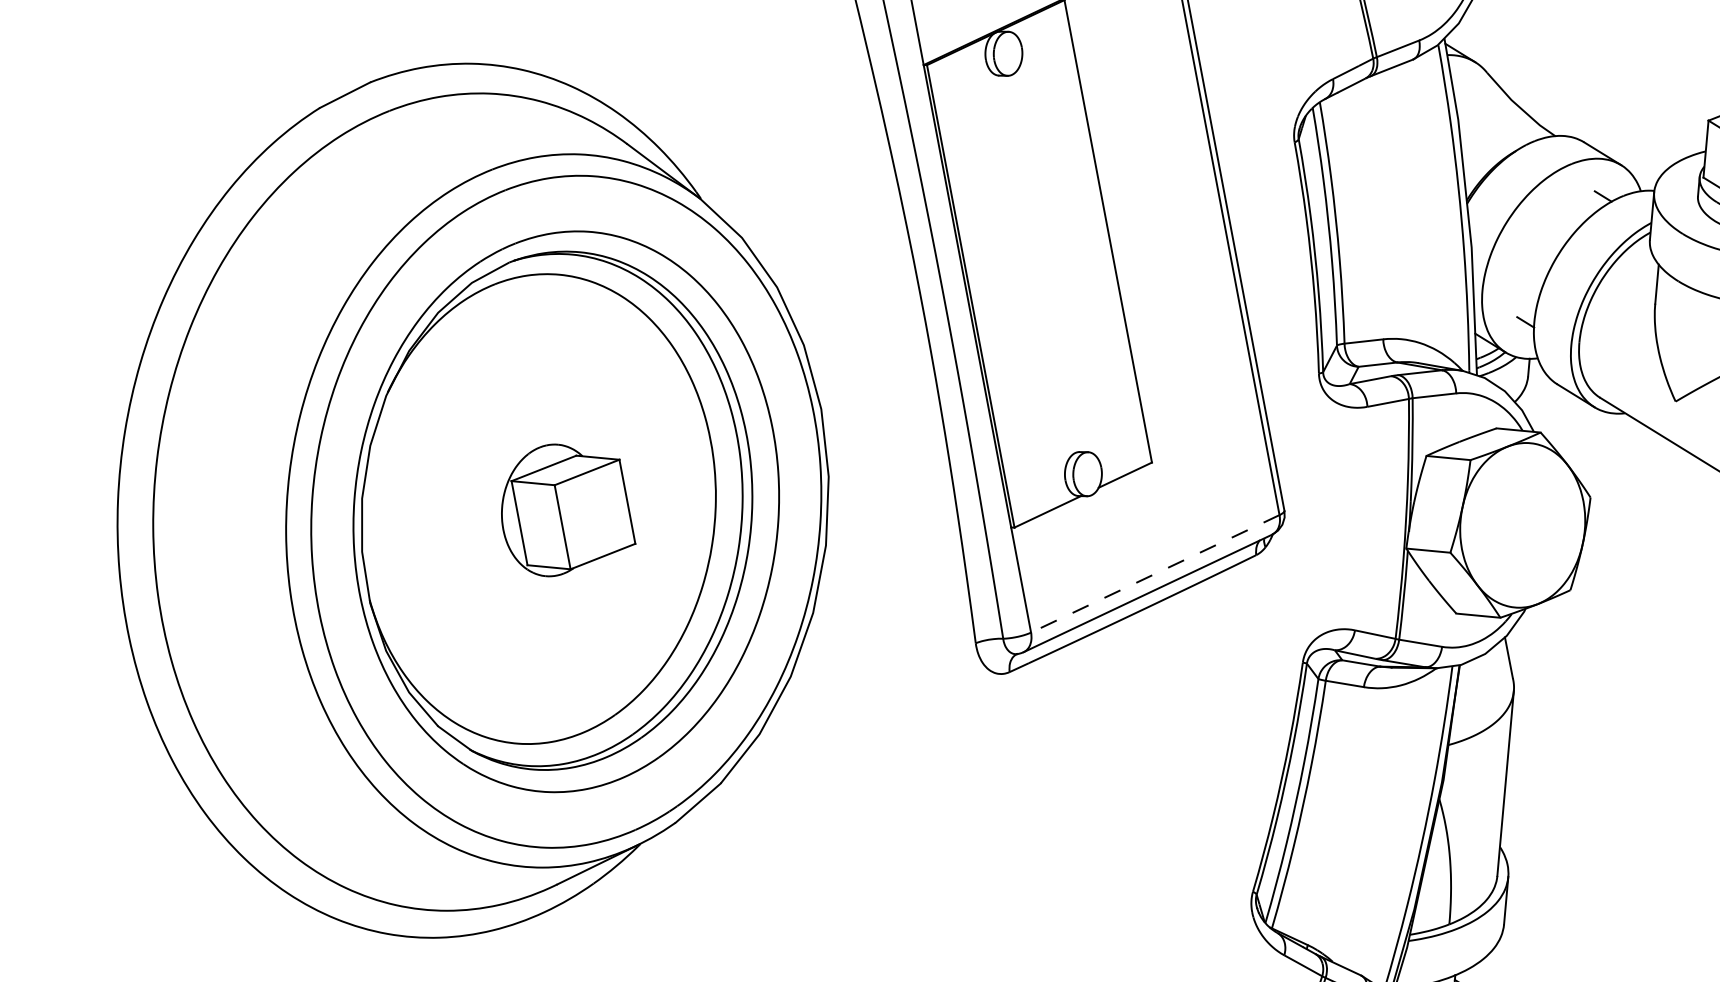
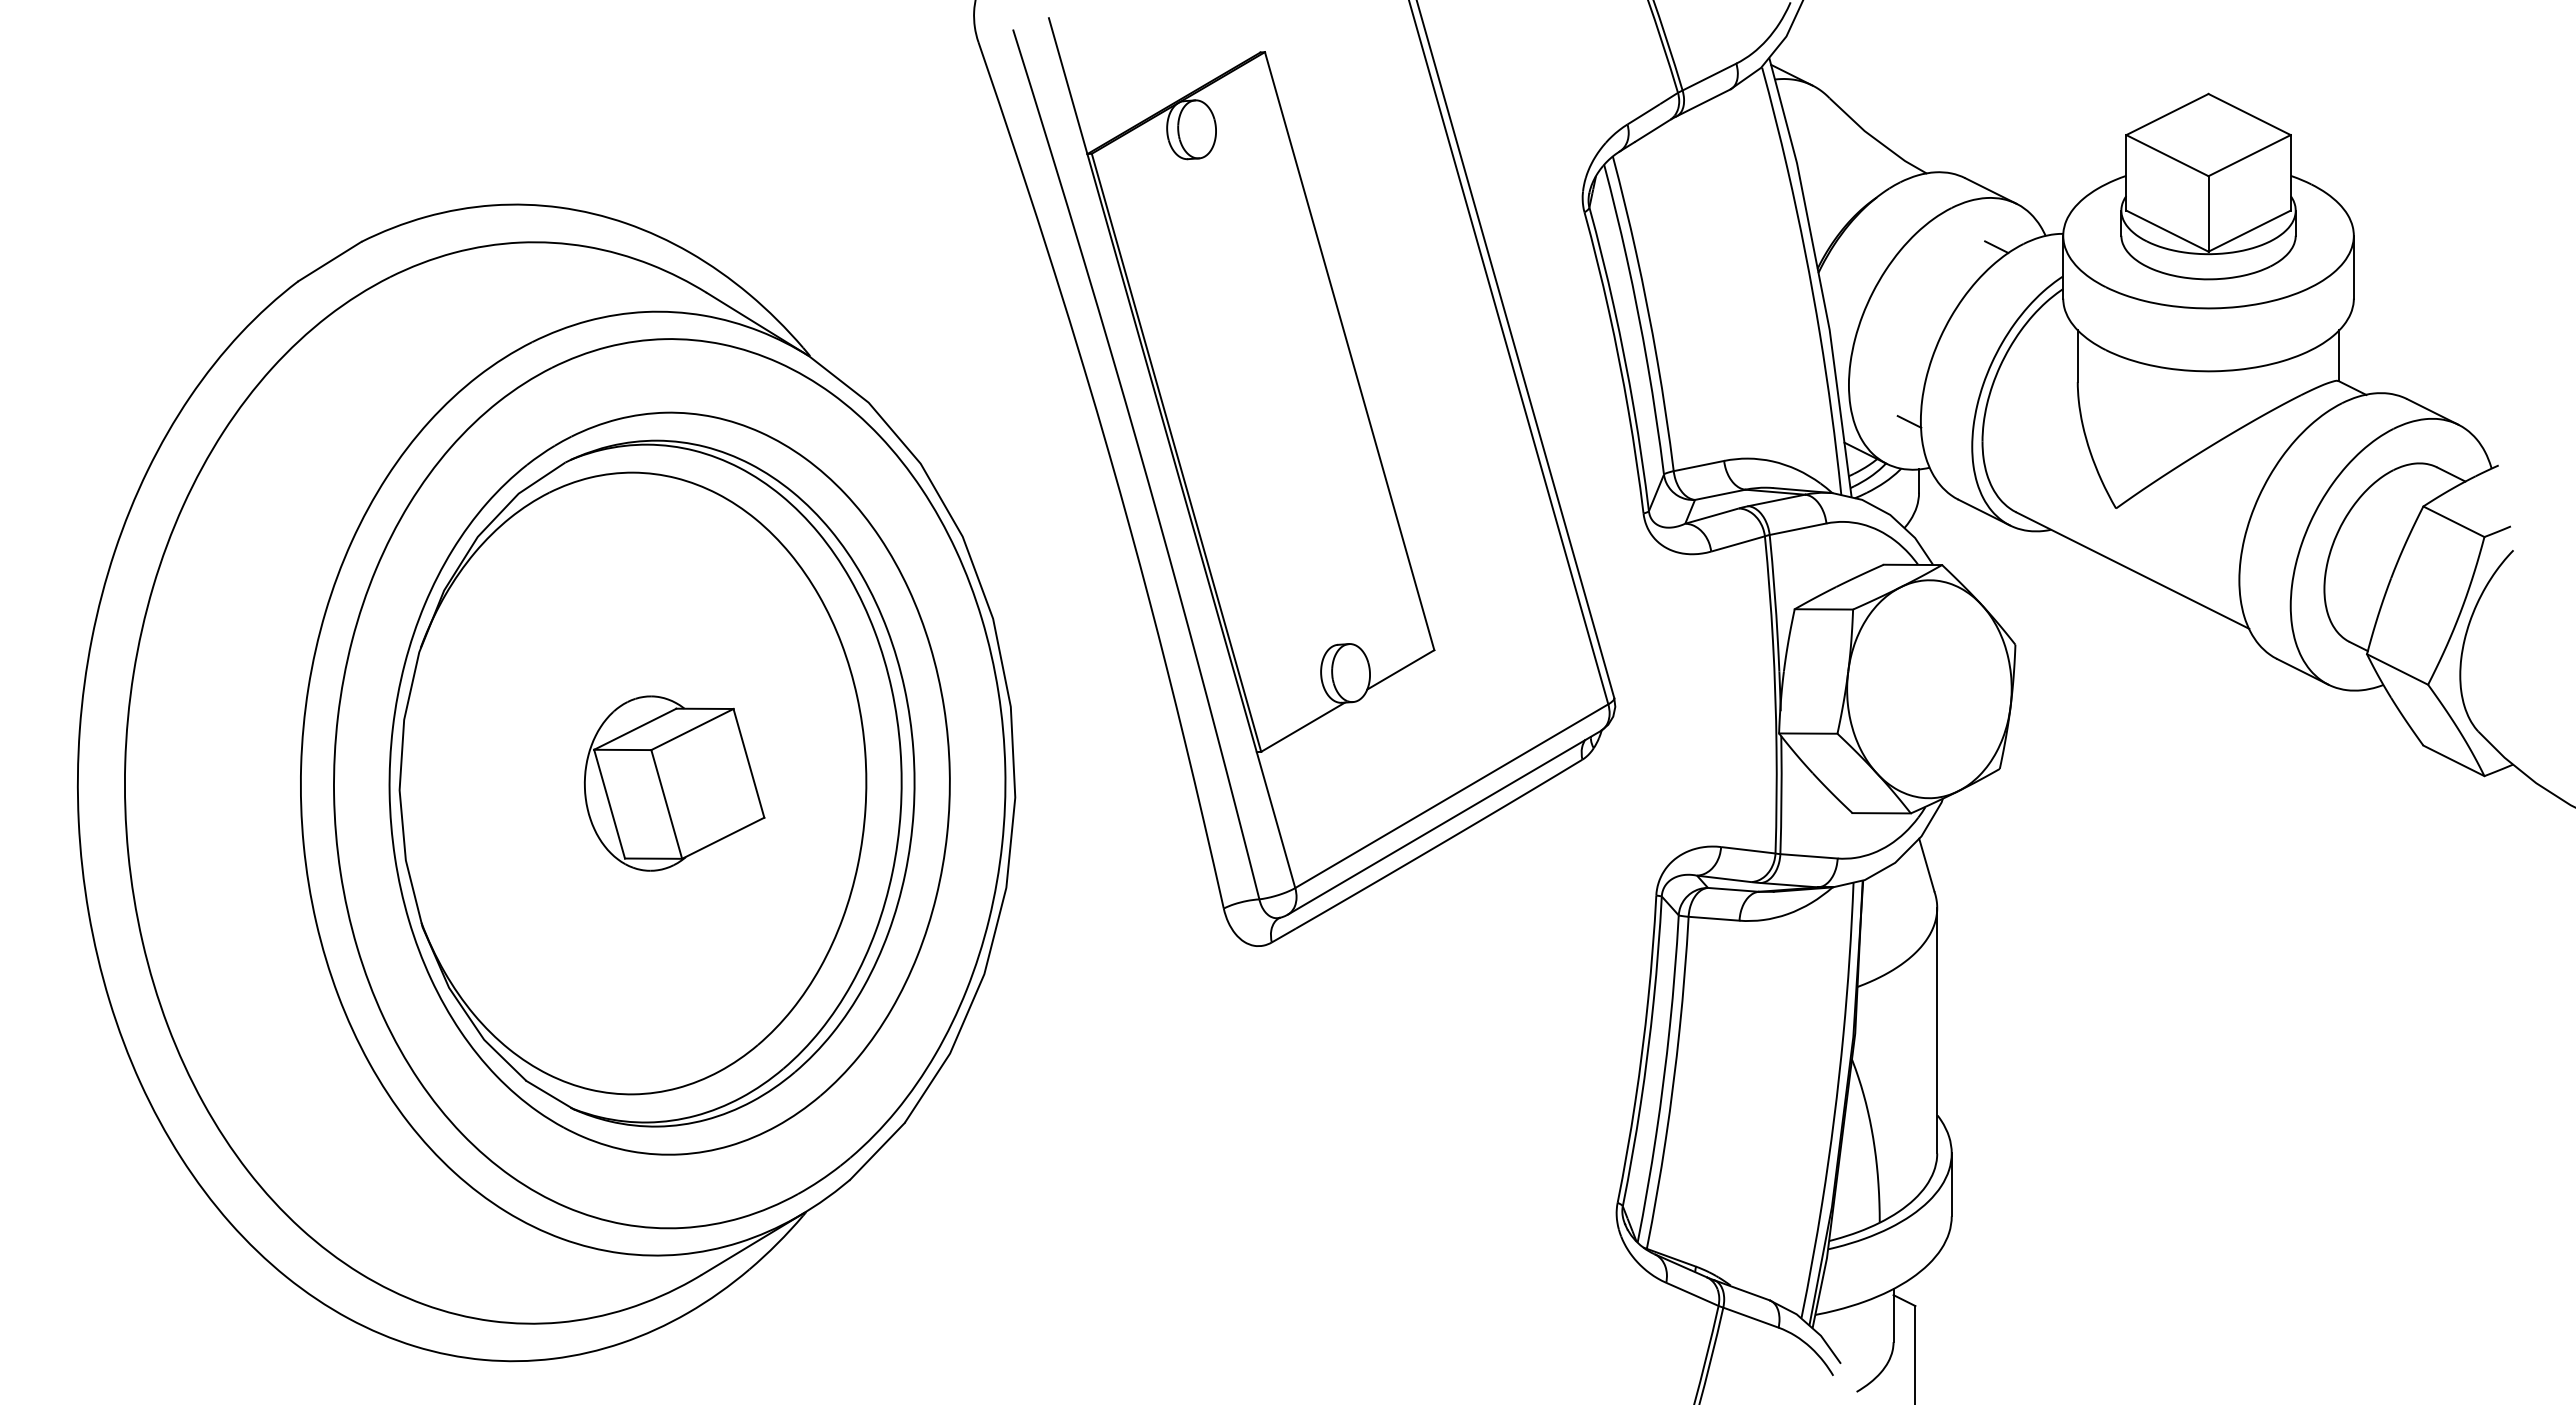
line: (1155, 574) -> (1451, 796), dashed -> solid

